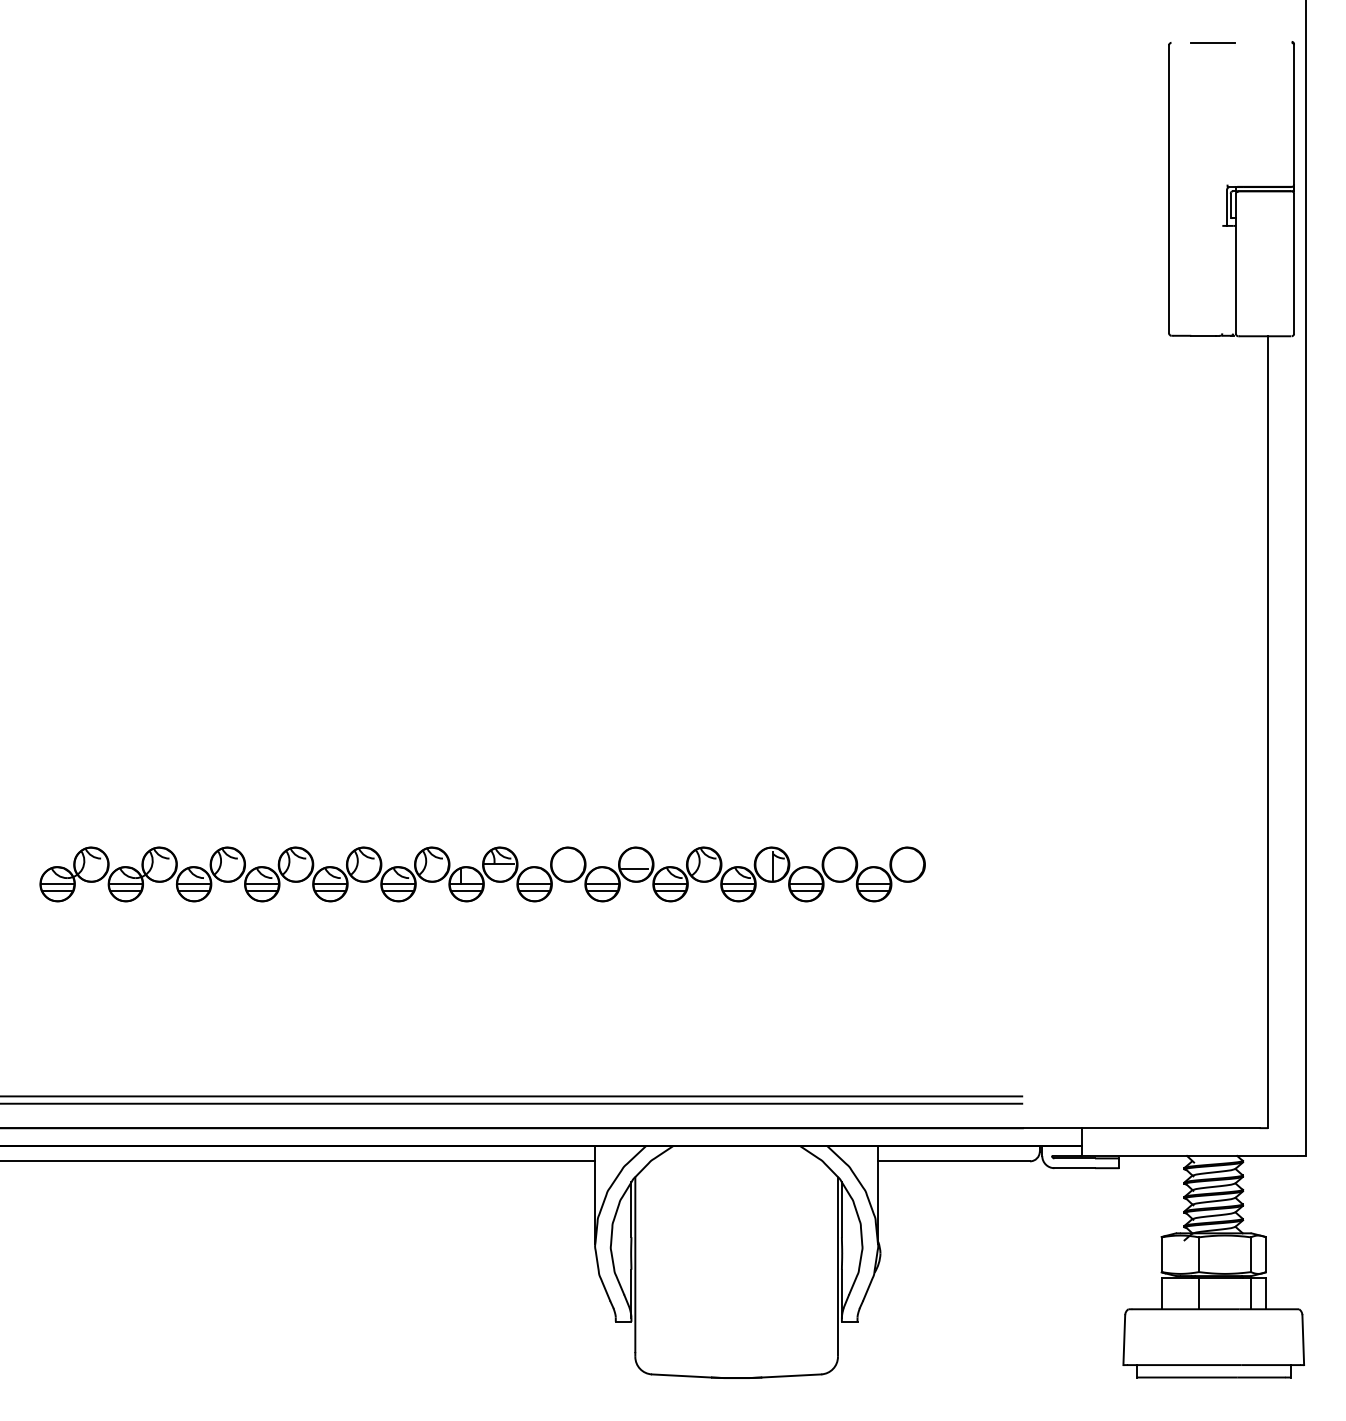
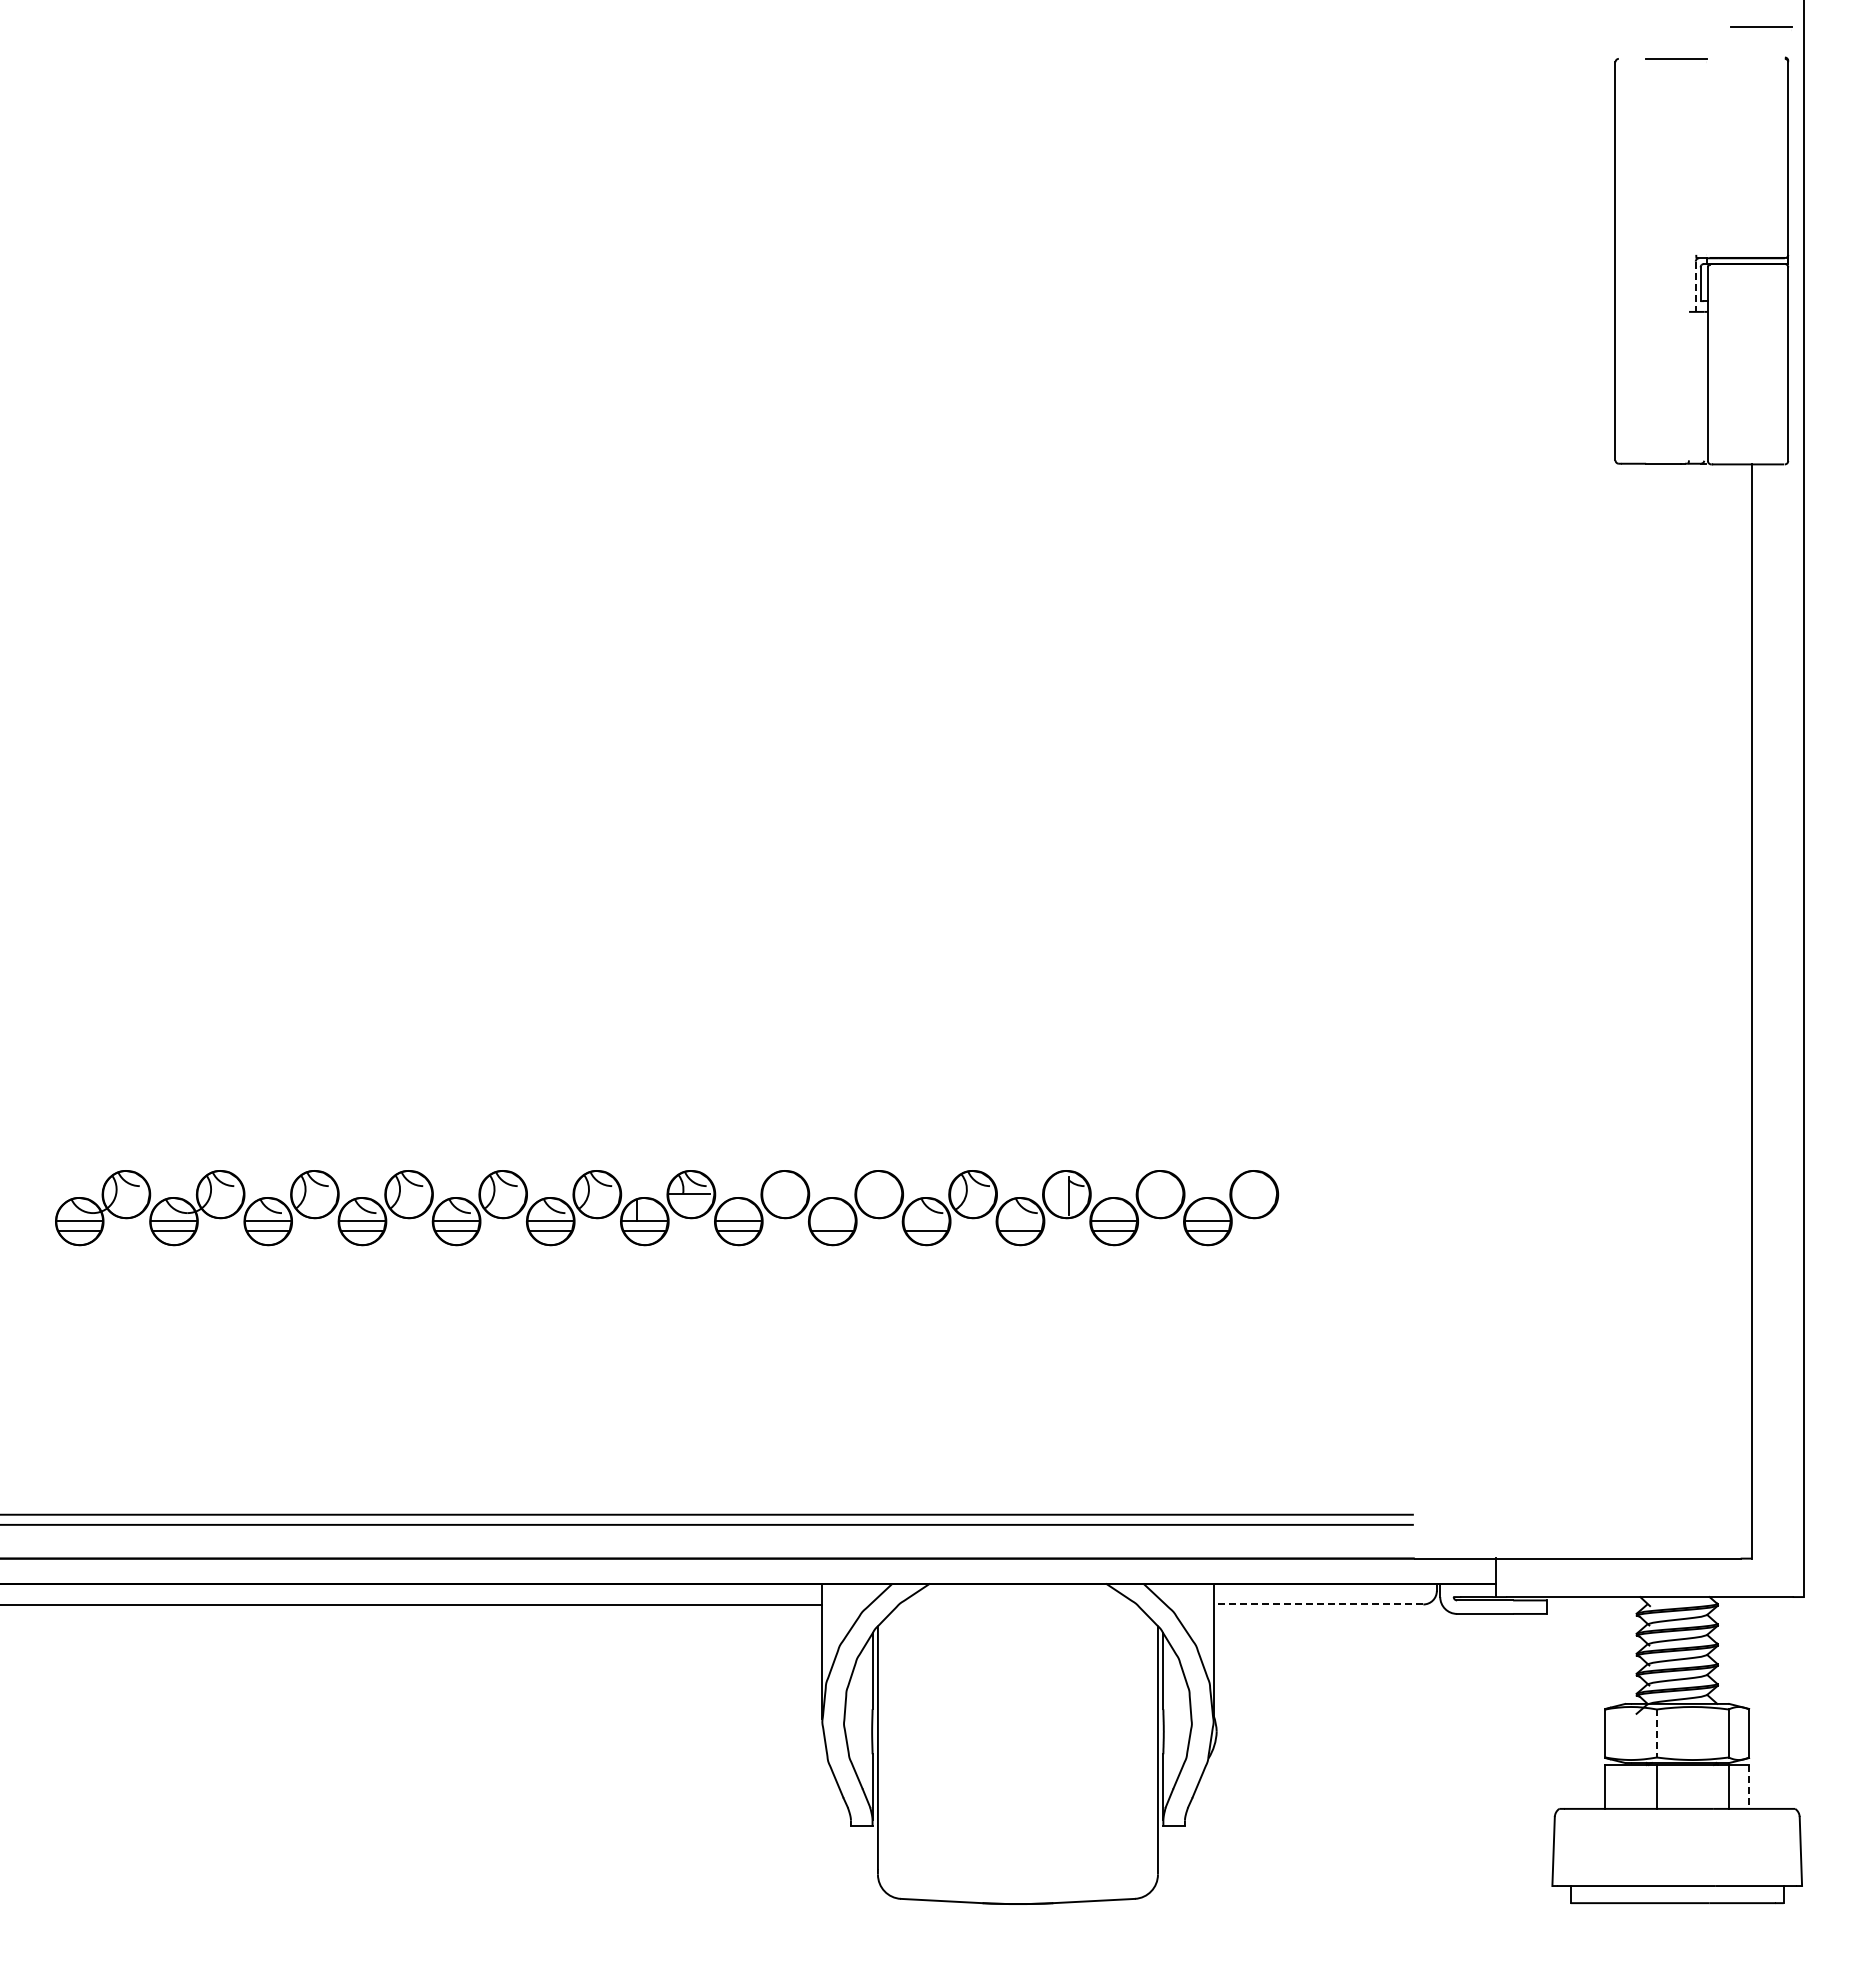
line: (1274, 19) -> (1761, 26), added
line: (1226, 208) -> (1695, 287), solid -> dashed
line: (635, 869) -> (877, 1201), removed
line: (602, 884) -> (832, 1221), removed
line: (670, 884) -> (926, 1221), removed
line: (738, 884) -> (1020, 1221), removed
line: (954, 1161) -> (1318, 1604), solid -> dashed
line: (1198, 1255) -> (1656, 1734), solid -> dashed
line: (1266, 1293) -> (1749, 1786), solid -> dashed

